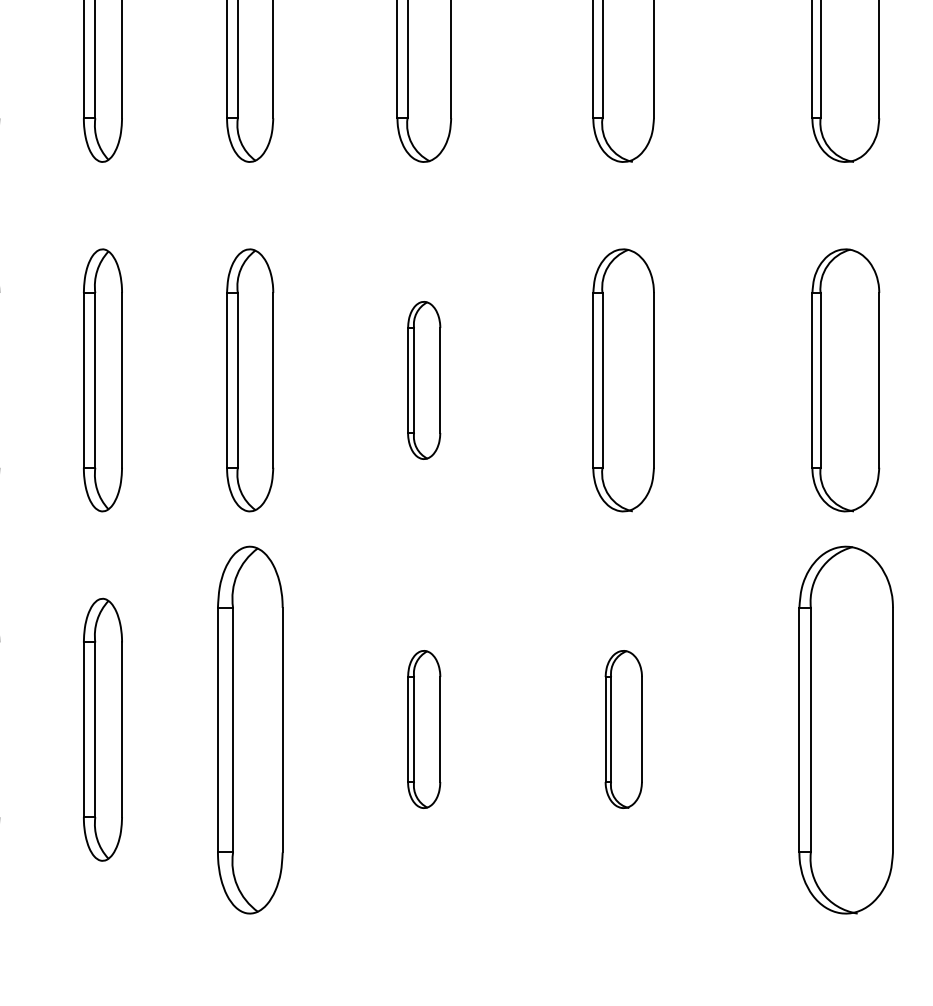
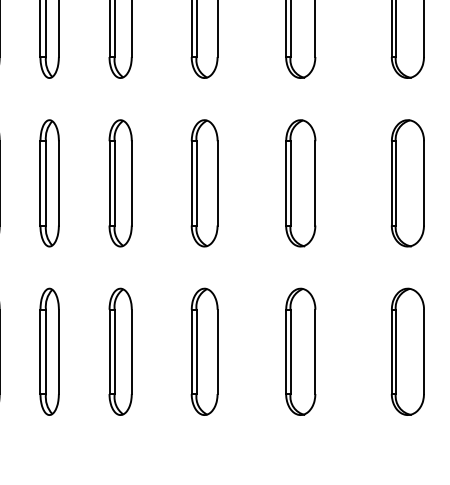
part: (423, 380) -> (204, 183), size x1.67
part: (249, 729) -> (120, 351), size x0.71
part: (423, 729) -> (204, 351), size x1.67
part: (623, 729) -> (300, 351), size x1.67
part: (844, 729) -> (407, 351), size x0.71

